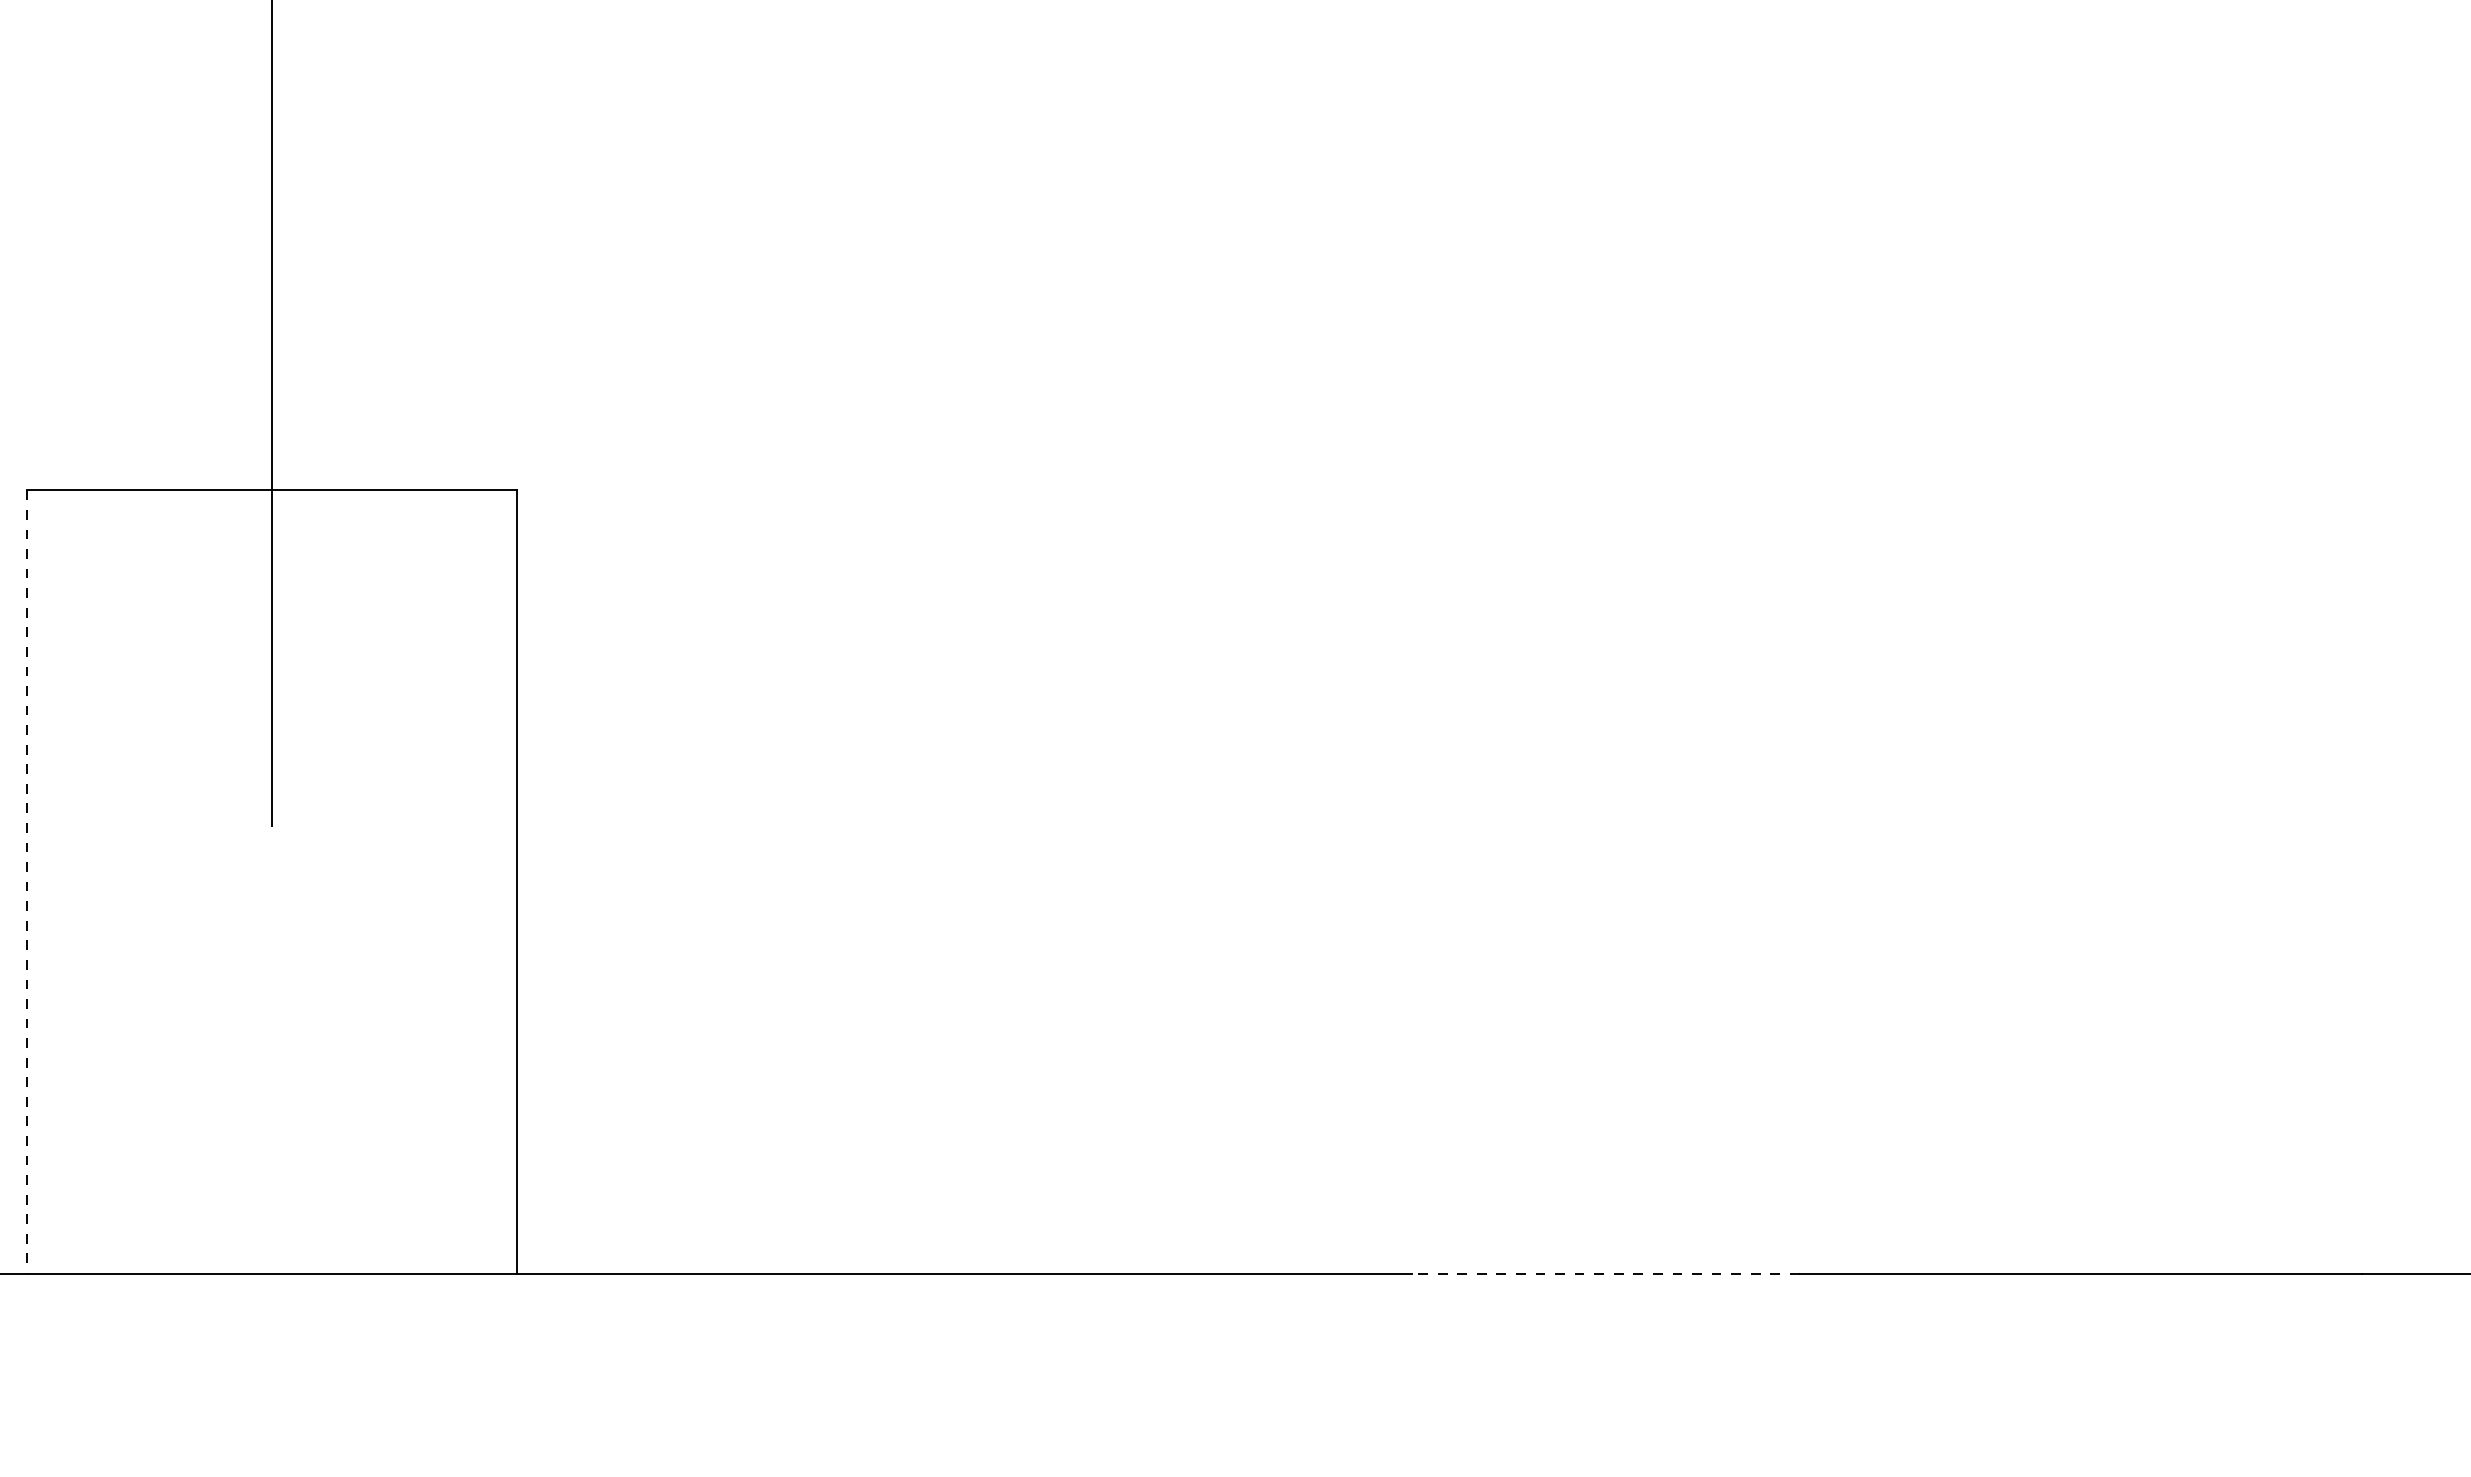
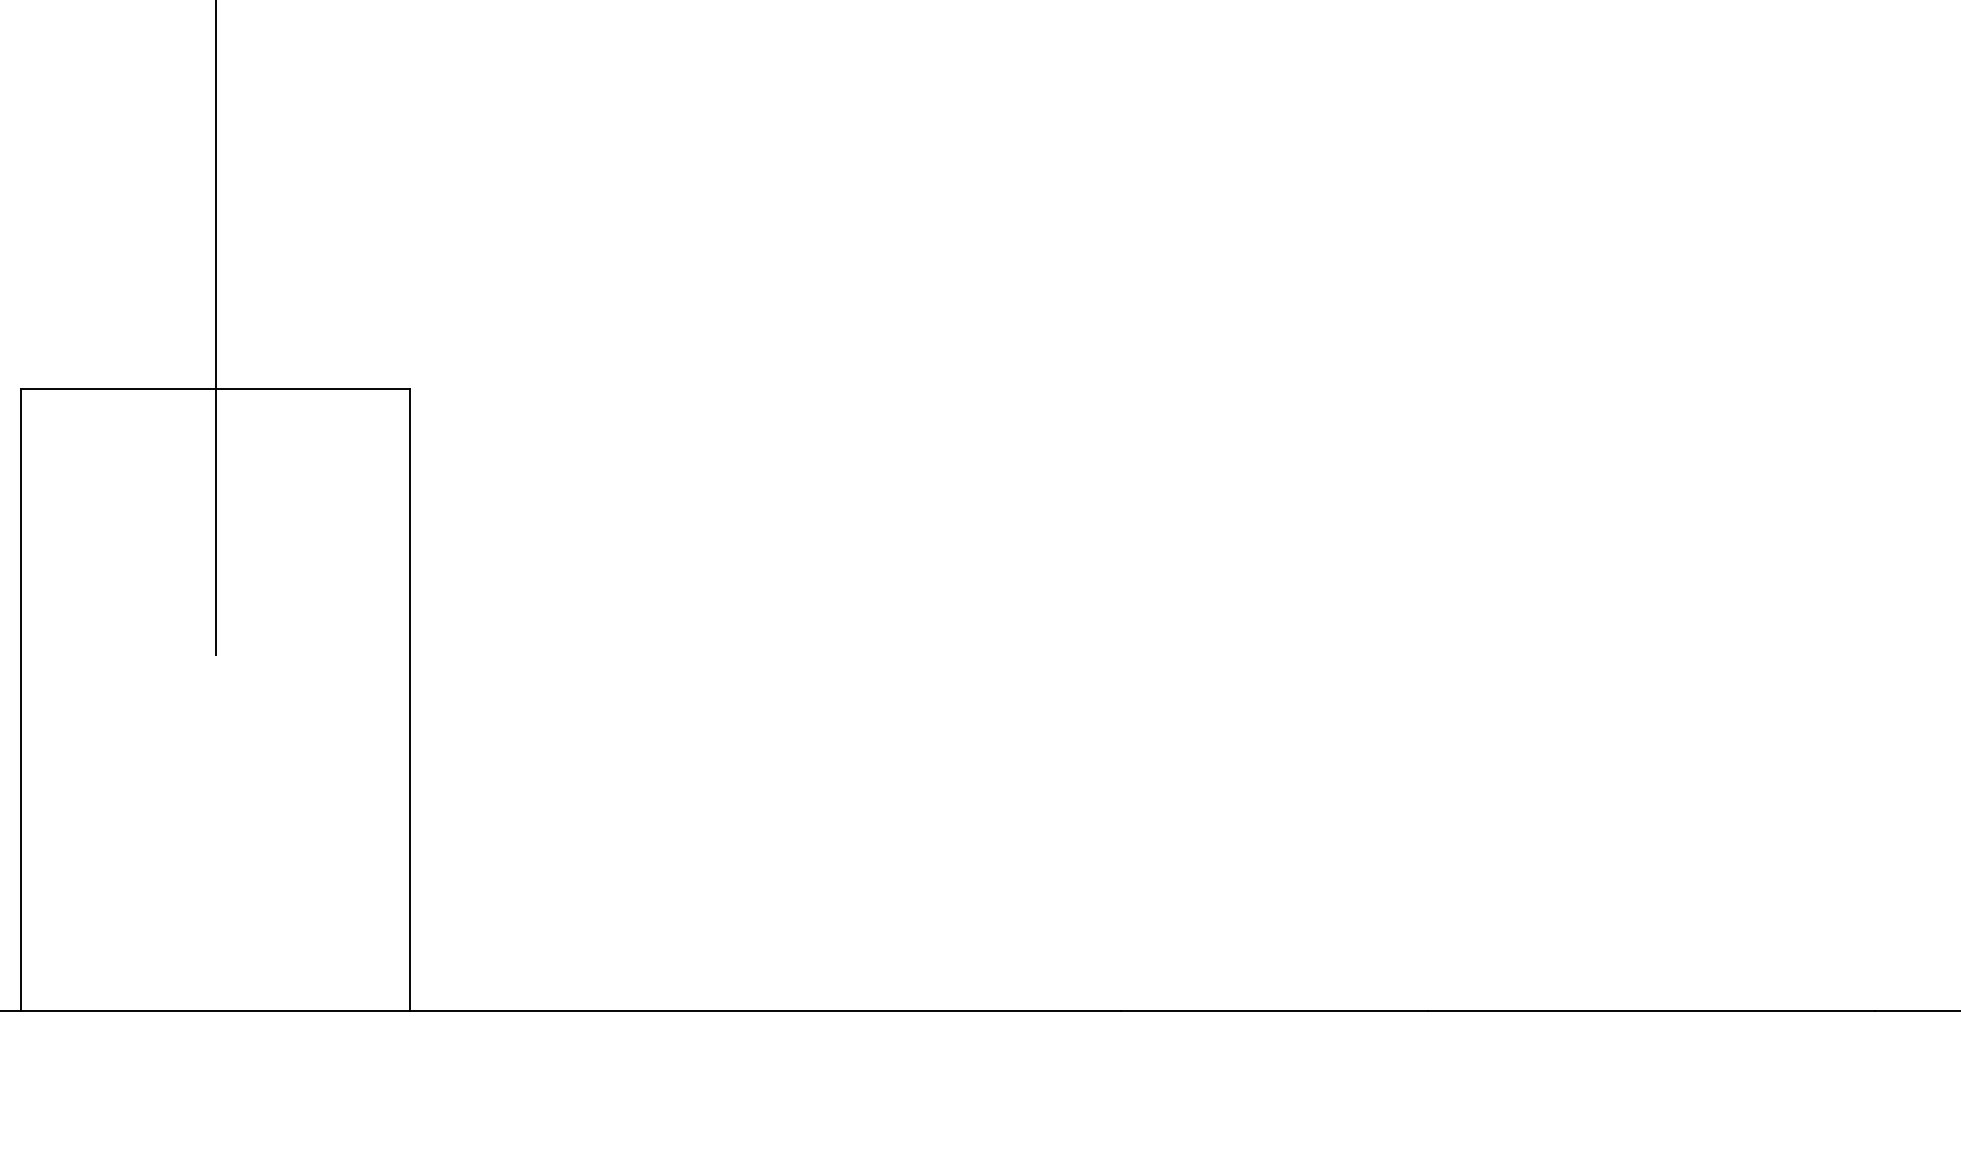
line: (27, 882) -> (21, 700), dashed -> solid
line: (1605, 1274) -> (1274, 1011), dashed -> solid

